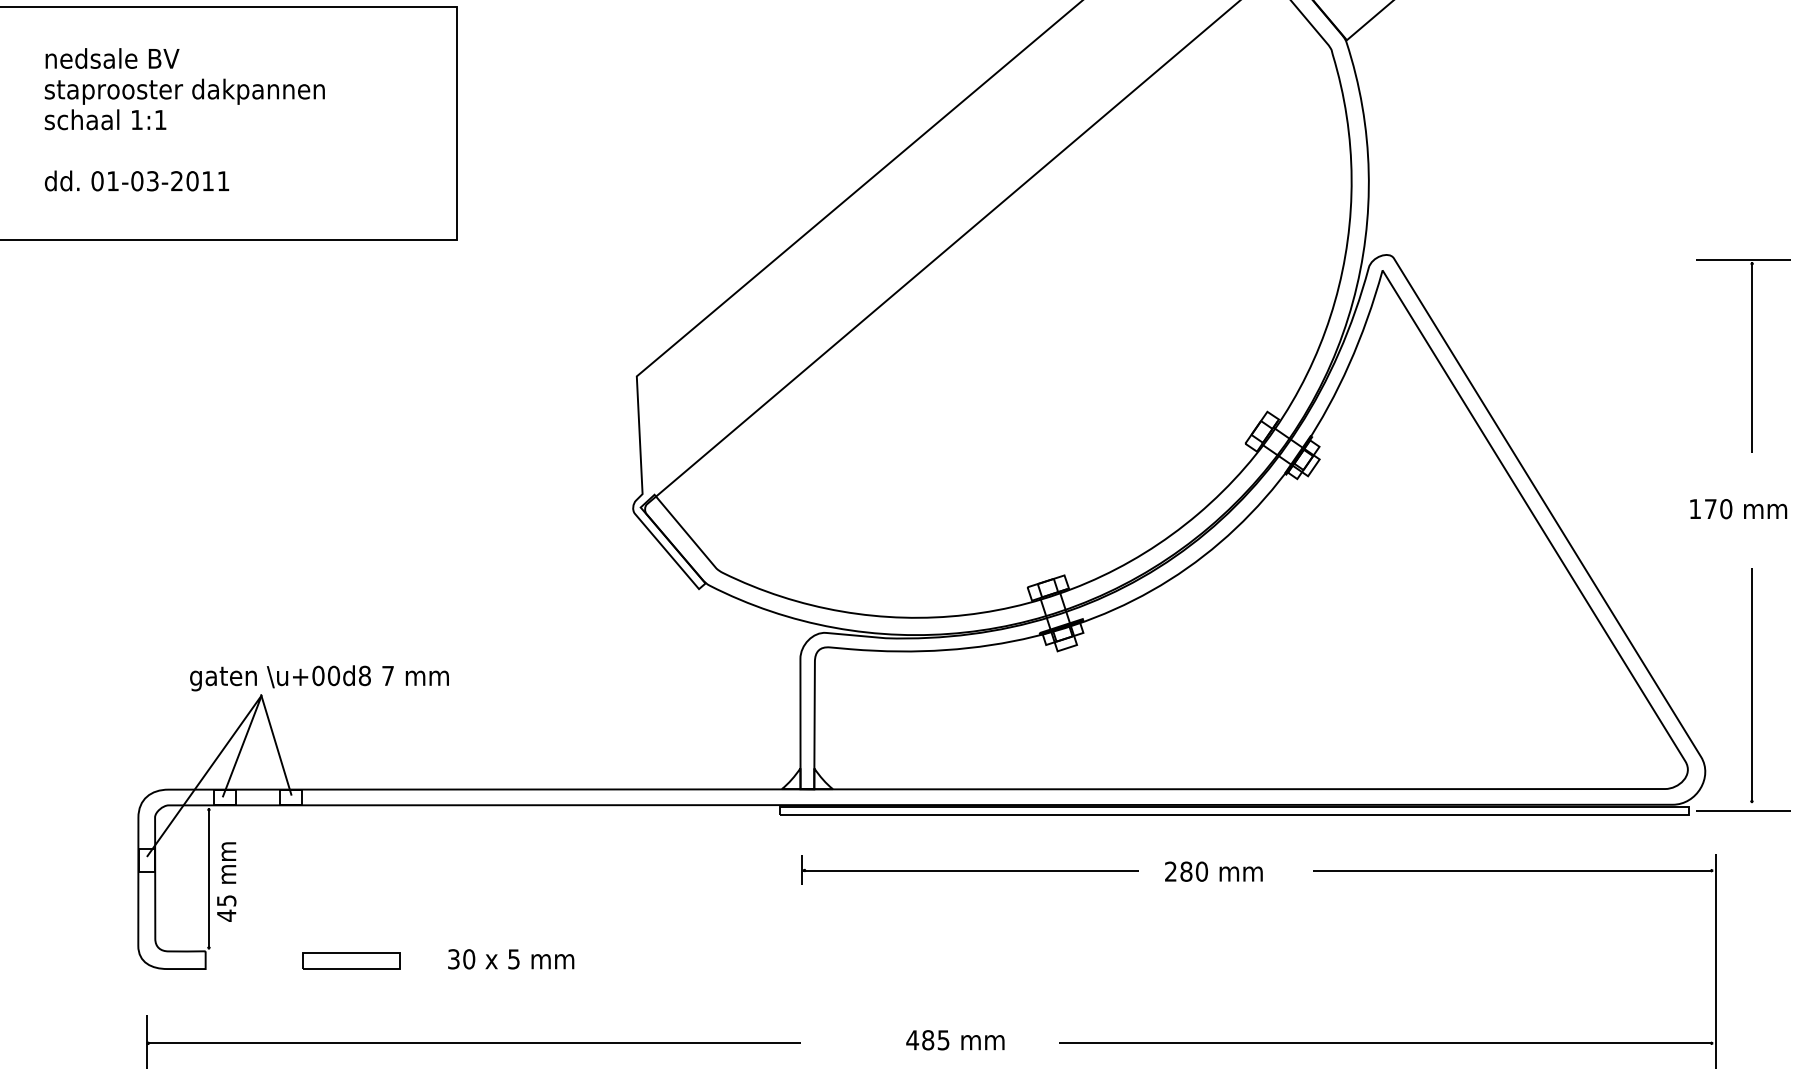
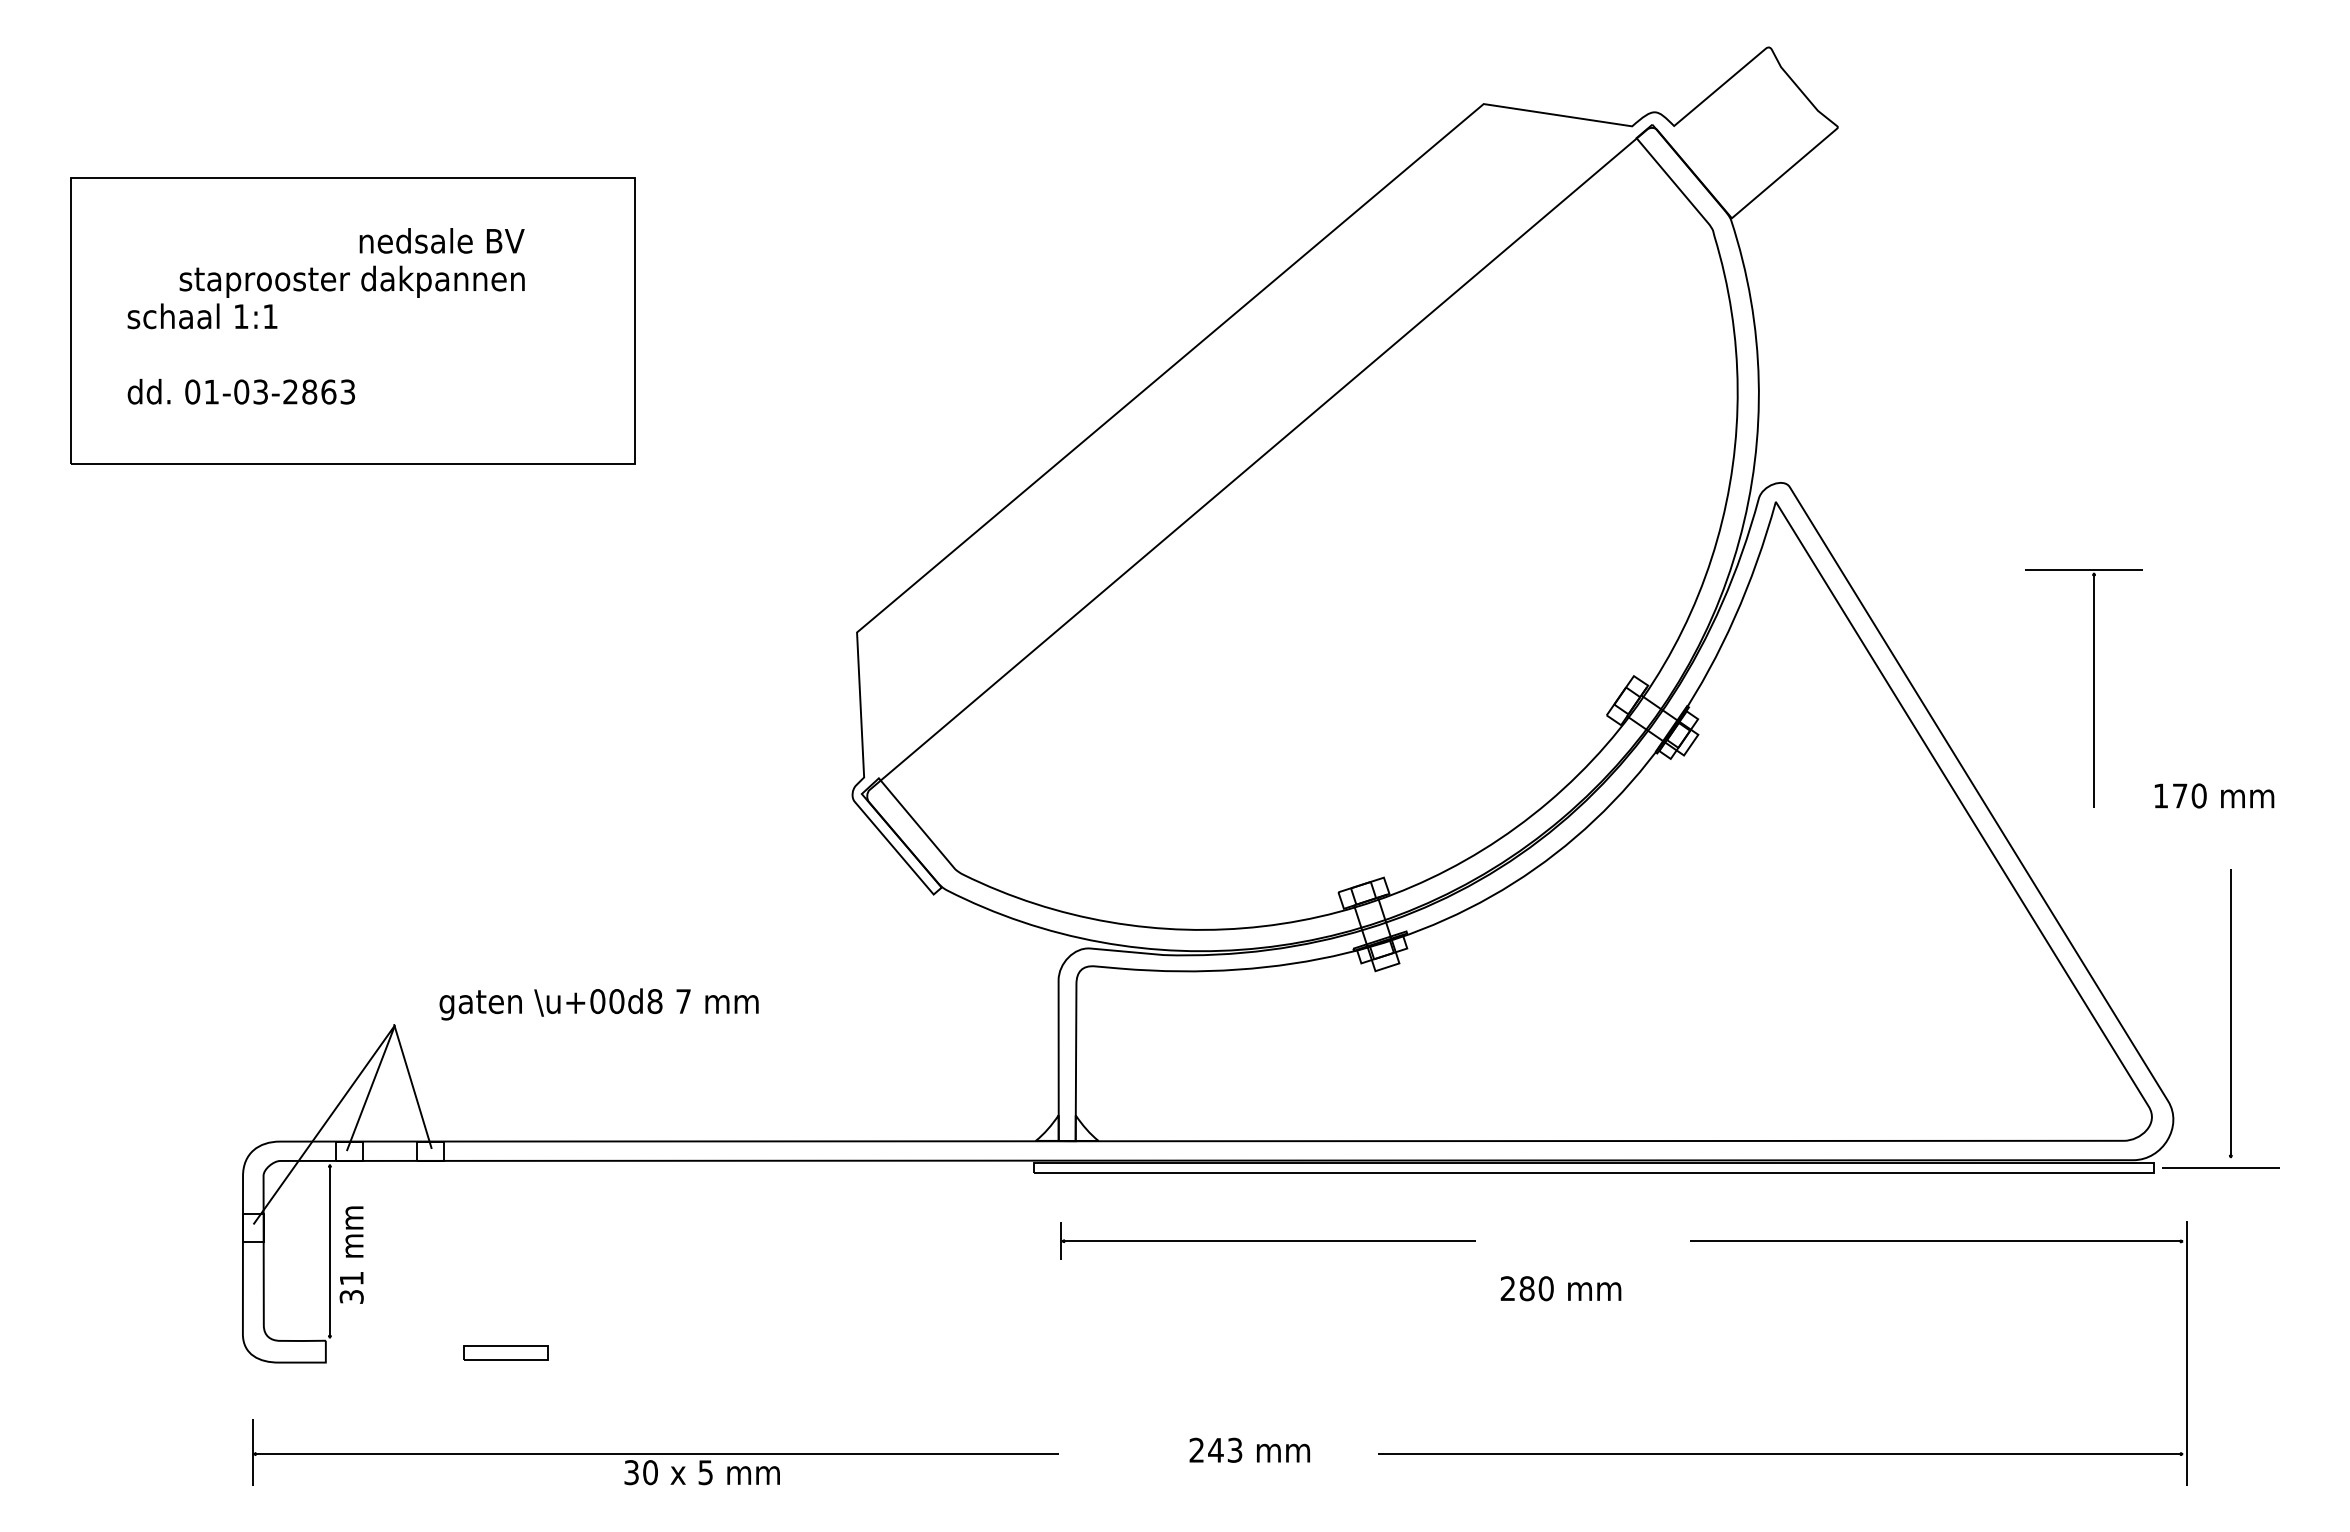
text: (112, 58) -> (441, 240), moved
text: (184, 91) -> (351, 281), moved
text: (207, 180) -> (328, 391), 01-03-2011 -> 01-03-2863
part: (1751, 356) -> (2093, 688), moved
text: (319, 678) -> (598, 1004), moved
text: (1213, 871) -> (1560, 1288), moved
text: (226, 908) -> (351, 1288), 45 -> 31
text: (510, 959) -> (701, 1472), moved
part: (351, 960) -> (505, 1352), size x0.7
text: (927, 1039) -> (1215, 1449), 485 -> 243

